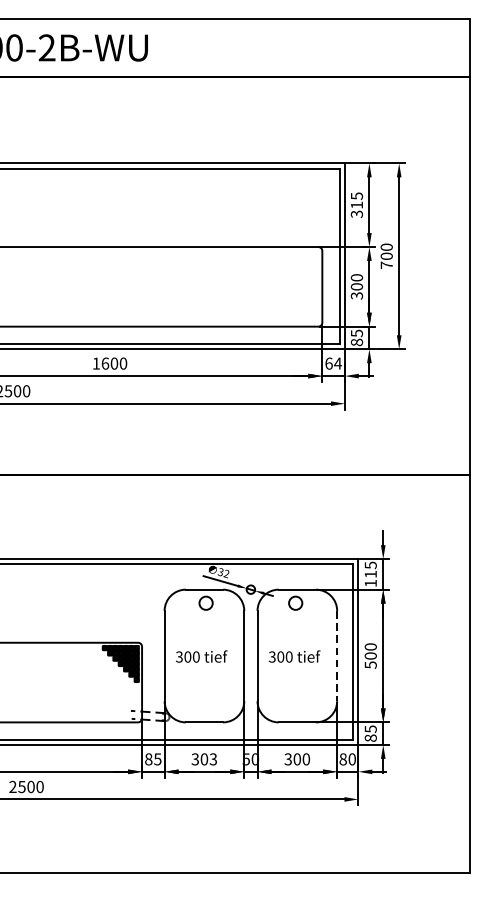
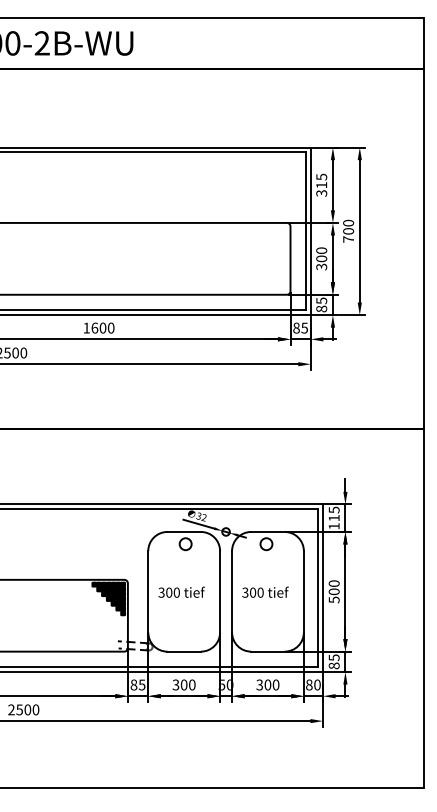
text: (333, 362) -> (300, 327), 64 -> 85
line: (336, 655) -> (303, 591), dashed -> solid
text: (213, 758) -> (192, 684), 303 -> 300

